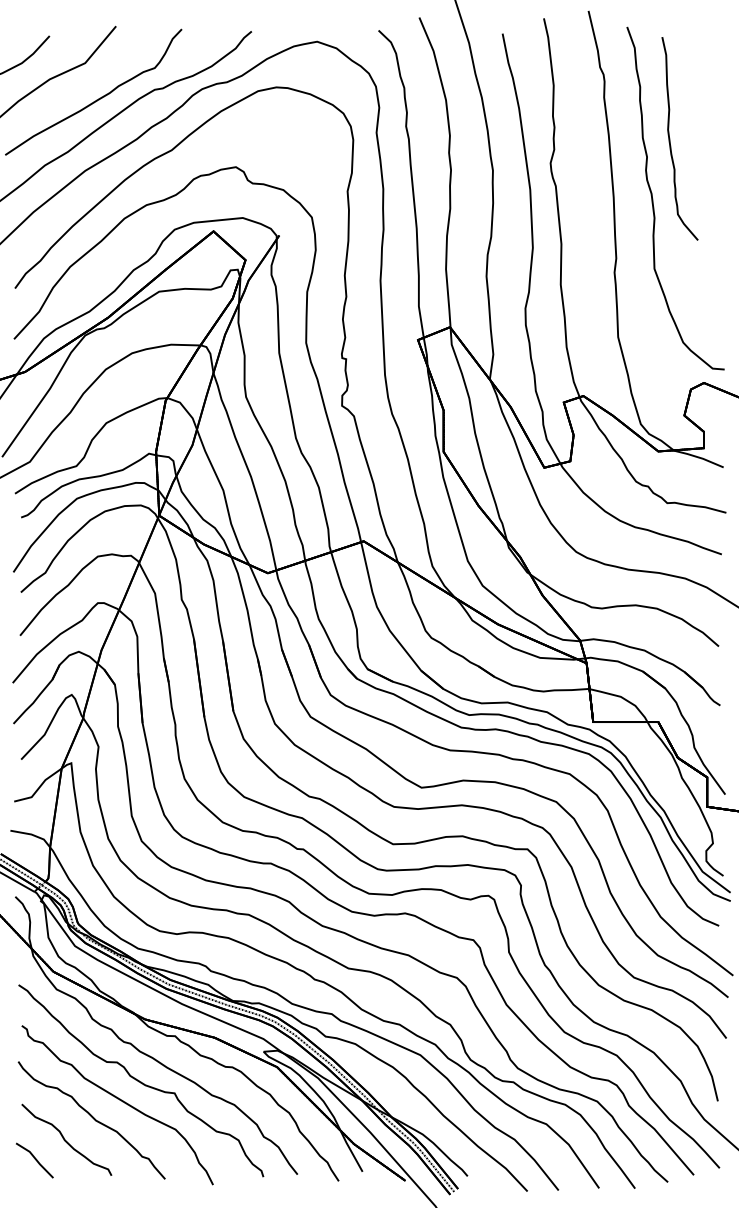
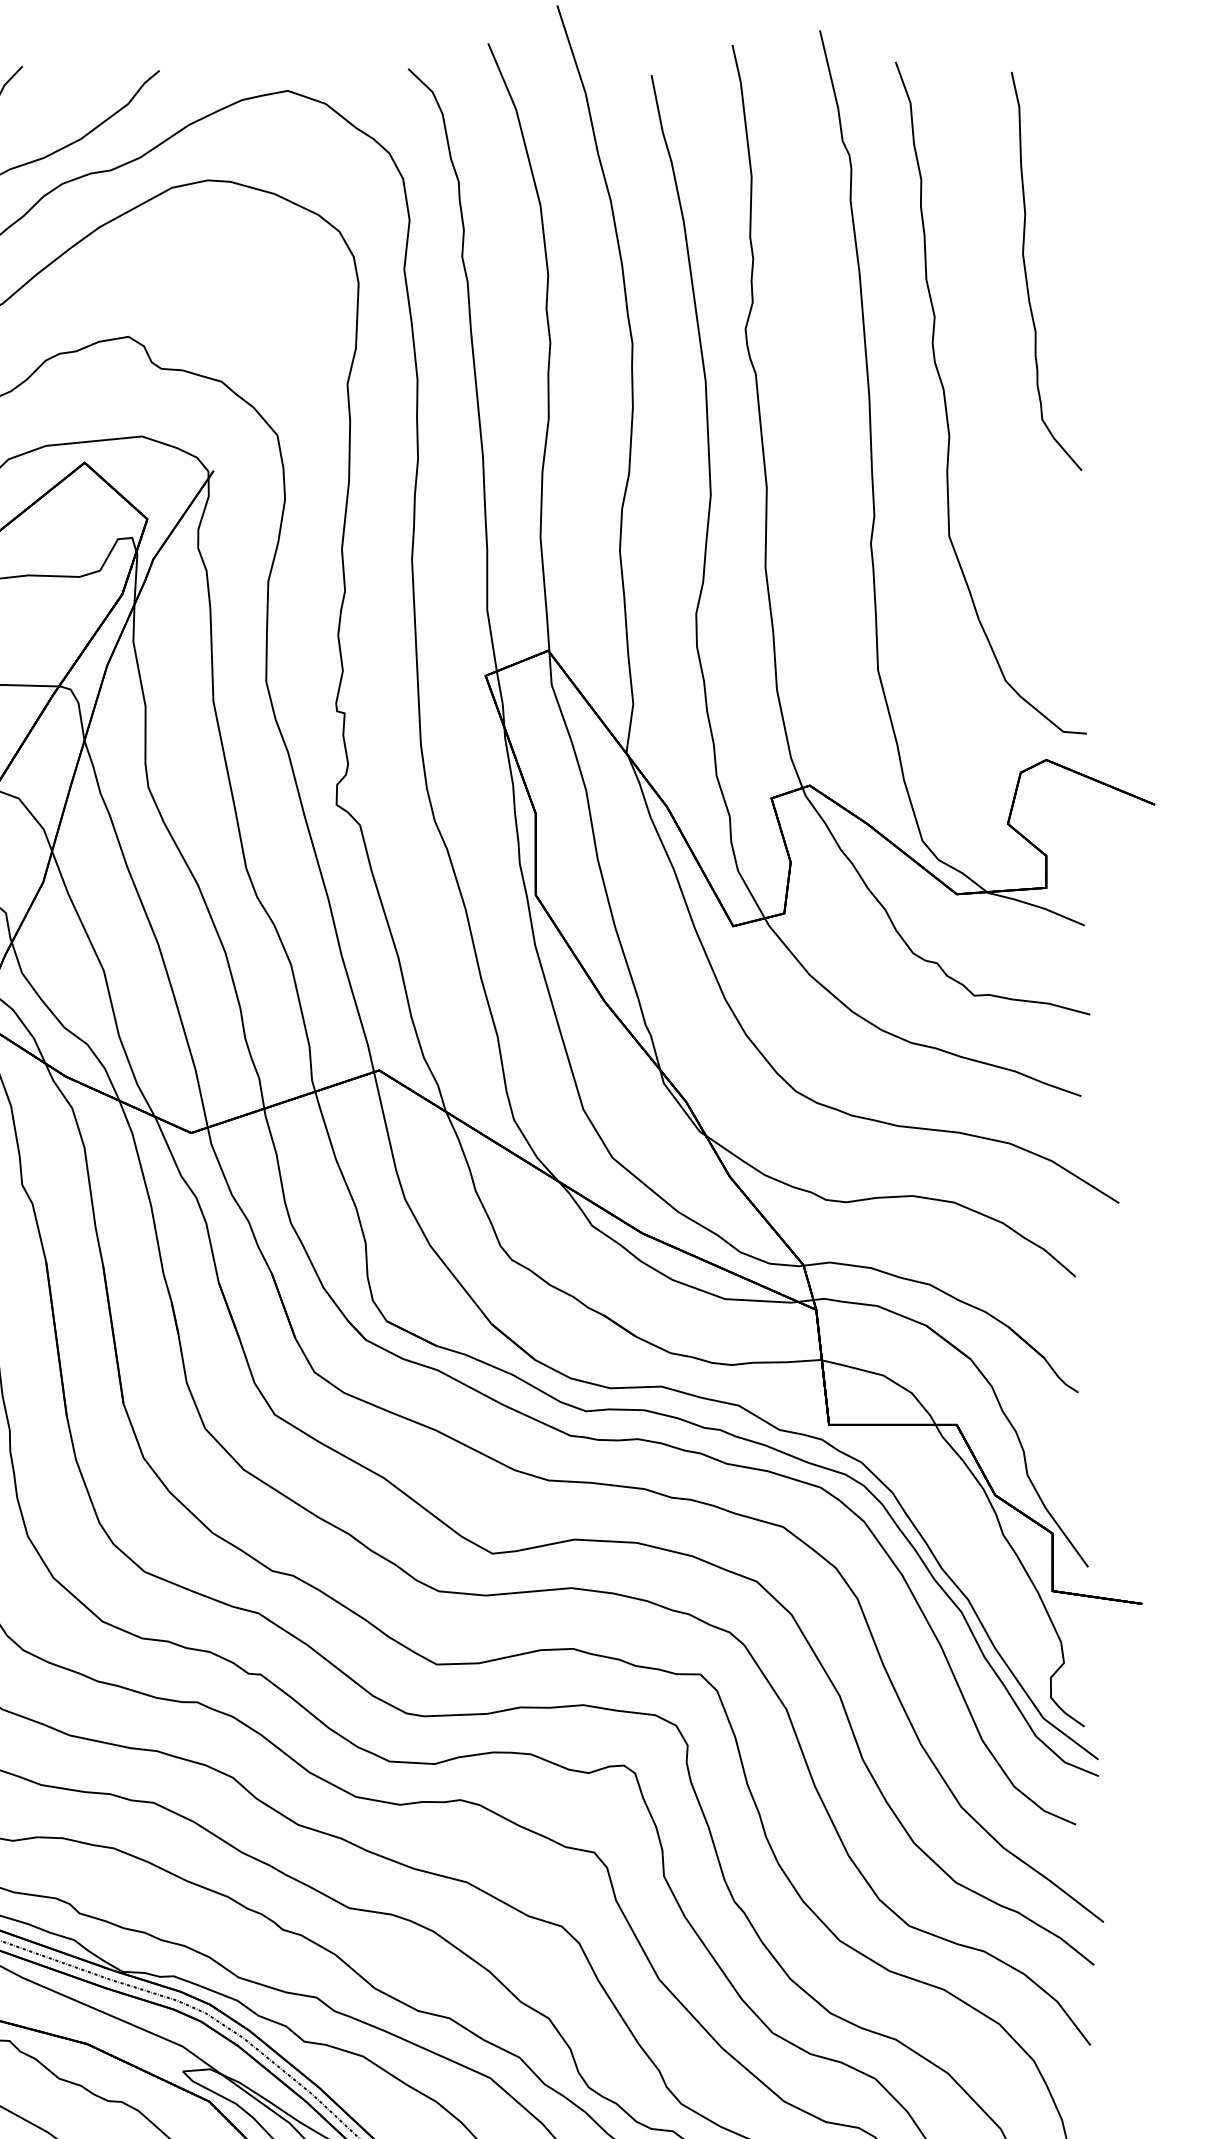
part: (670, 138) -> (1027, 270), moved

